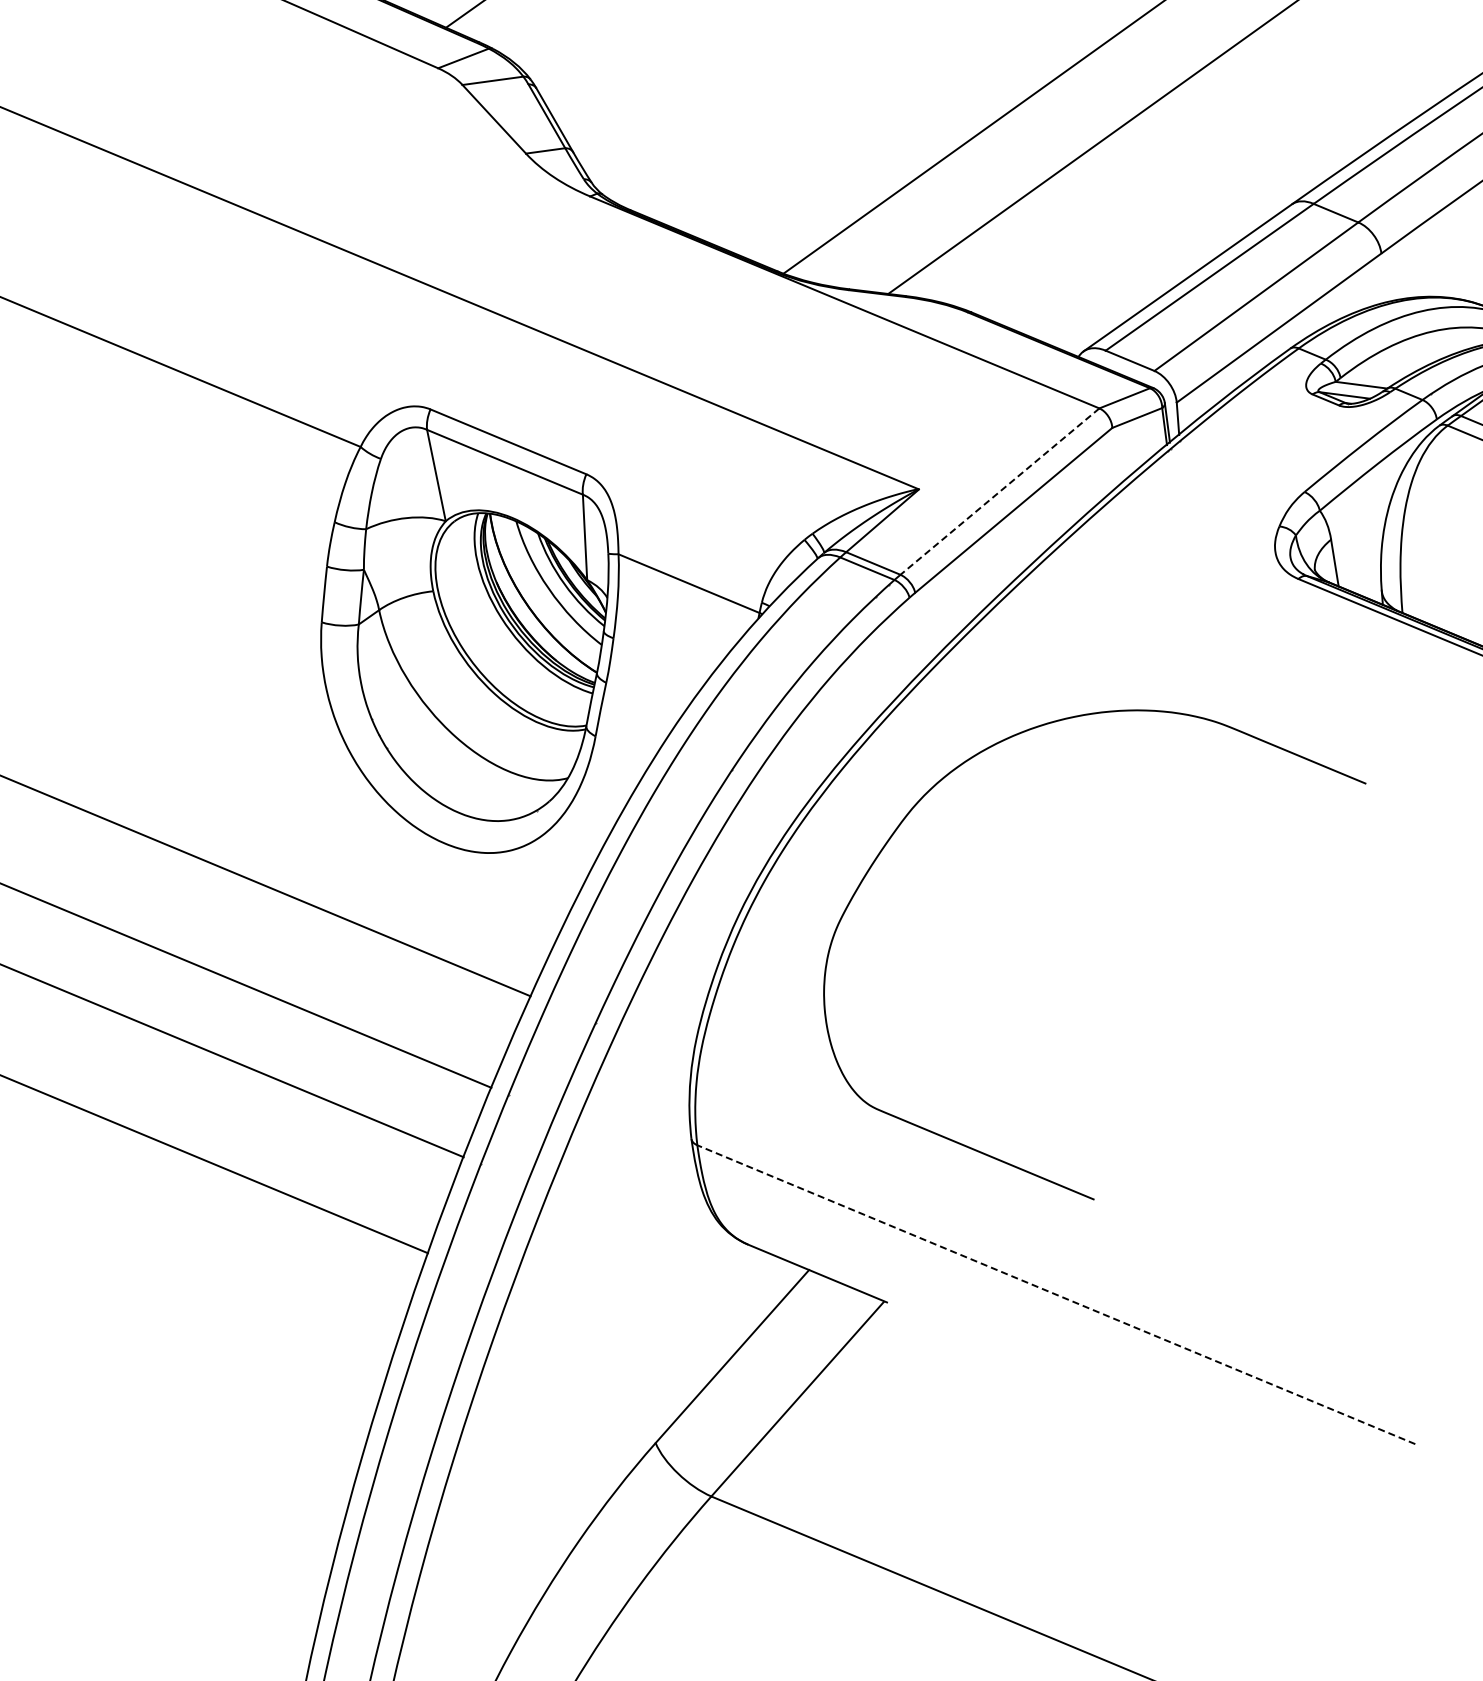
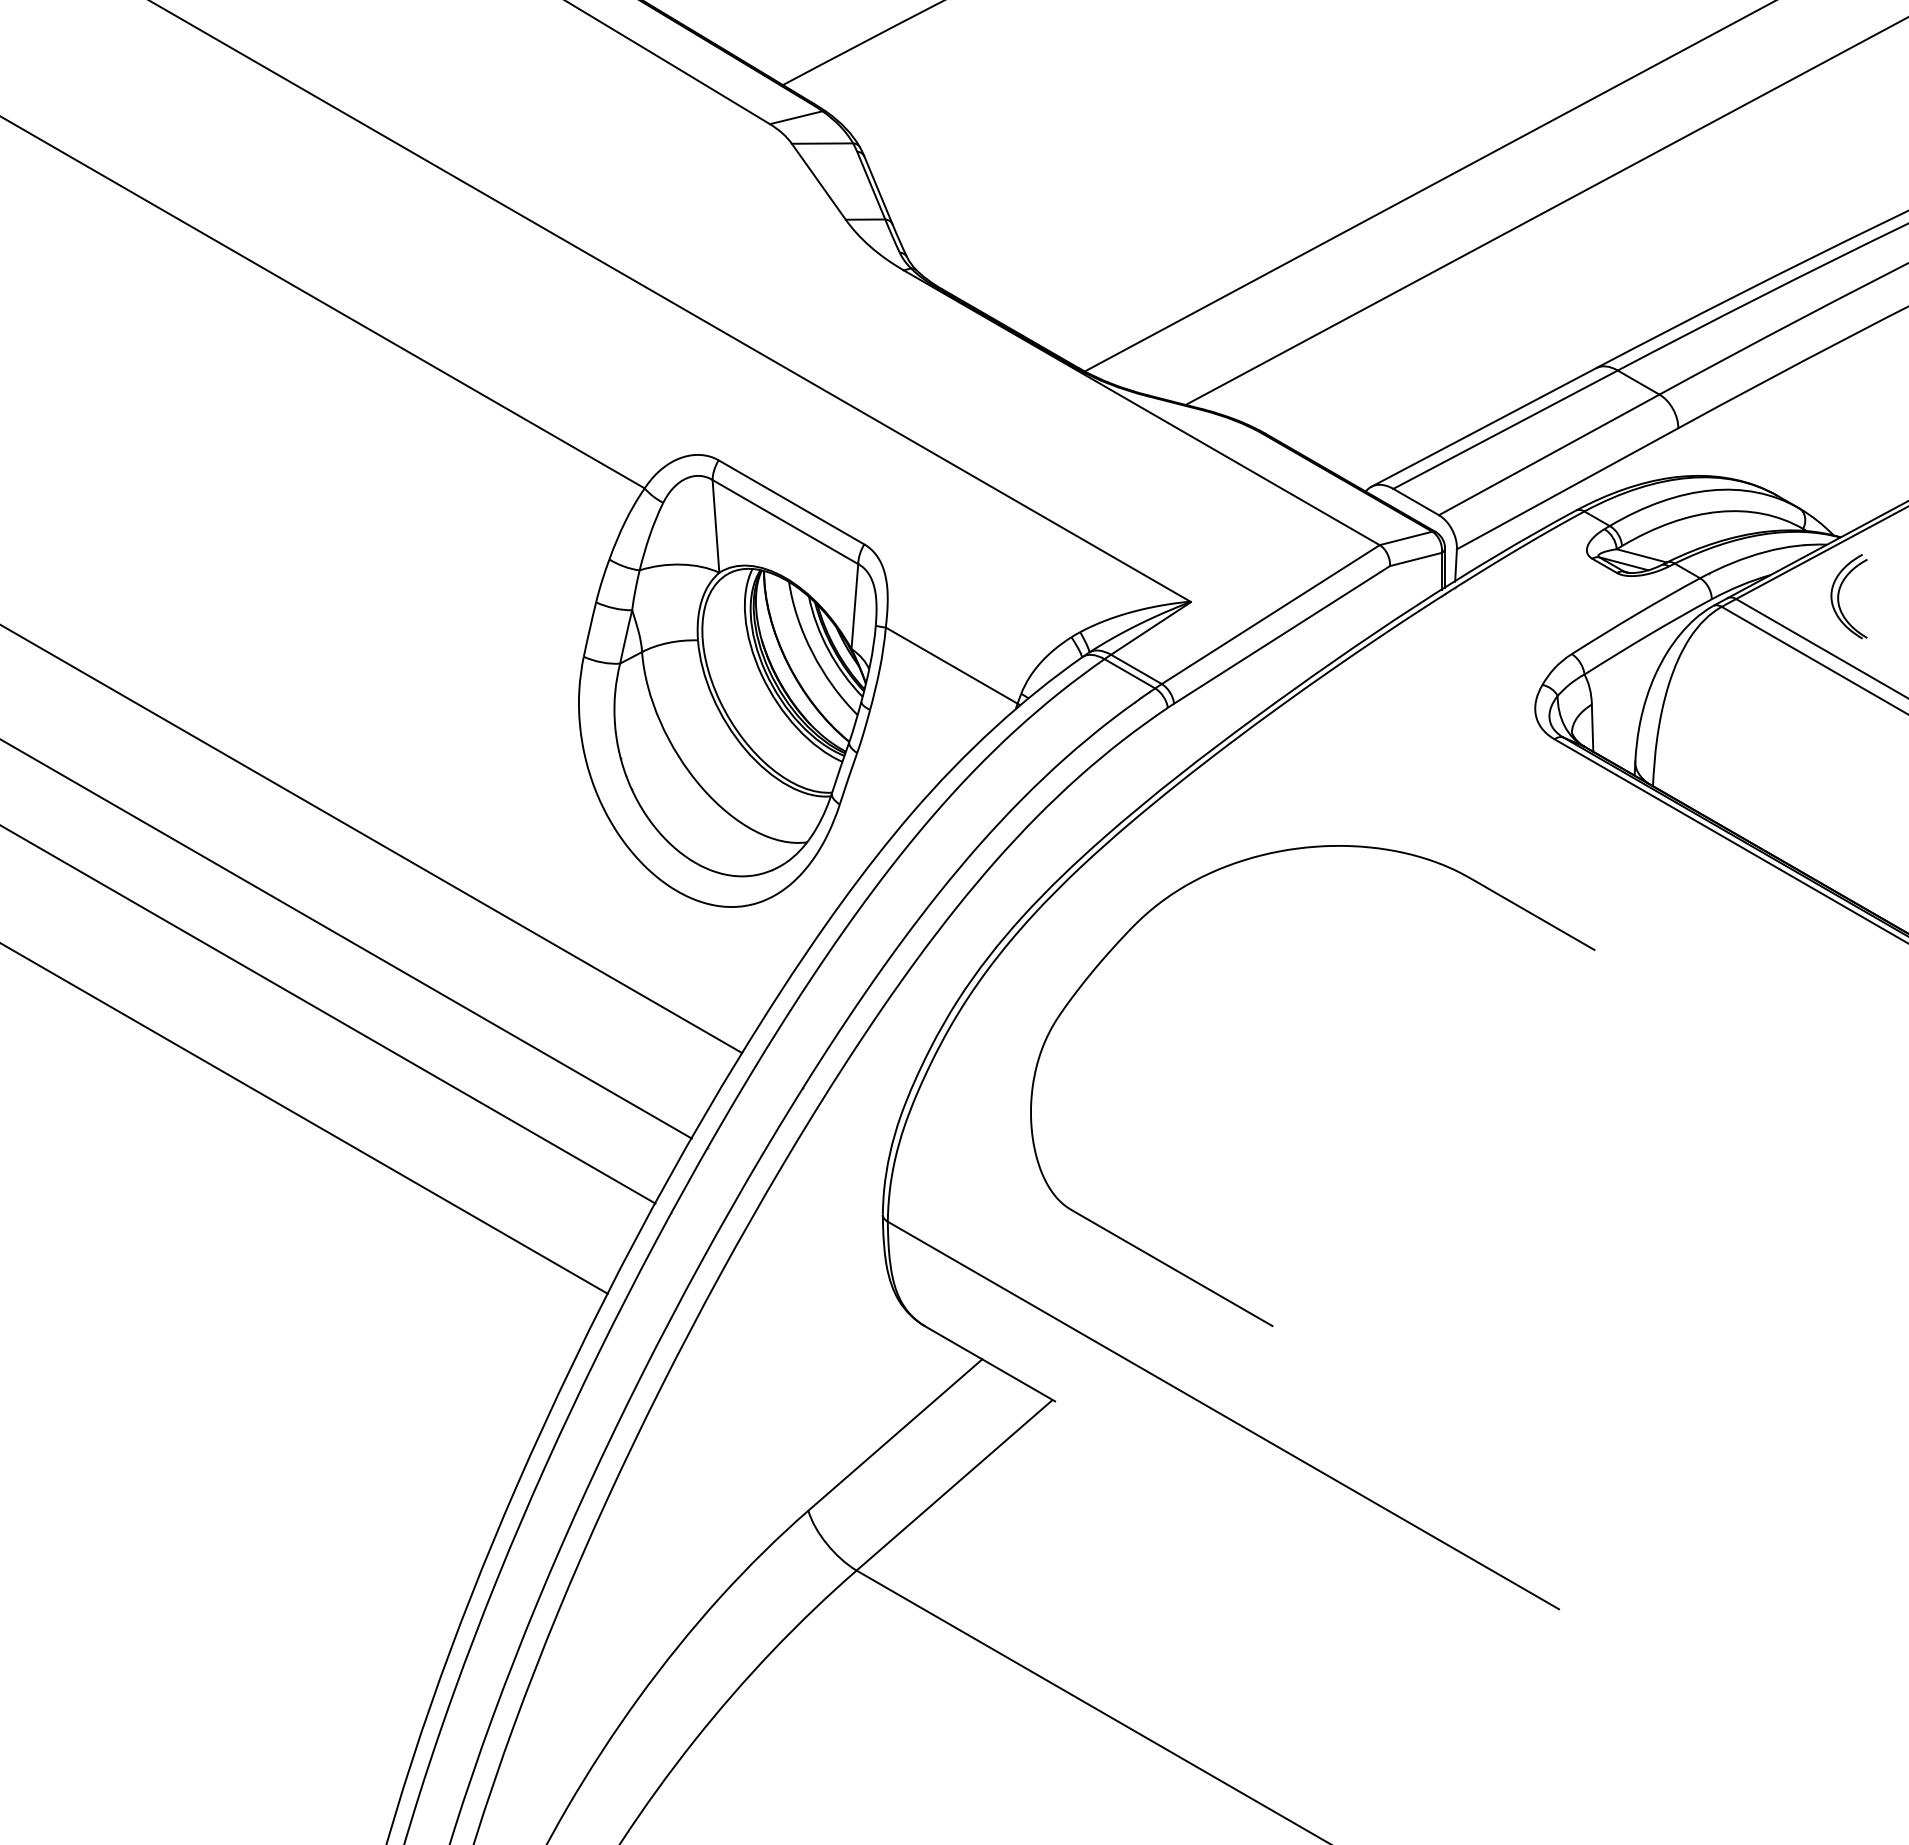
line: (999, 491) -> (1270, 614), dashed -> solid
line: (1055, 1294) -> (1222, 1415), dashed -> solid

